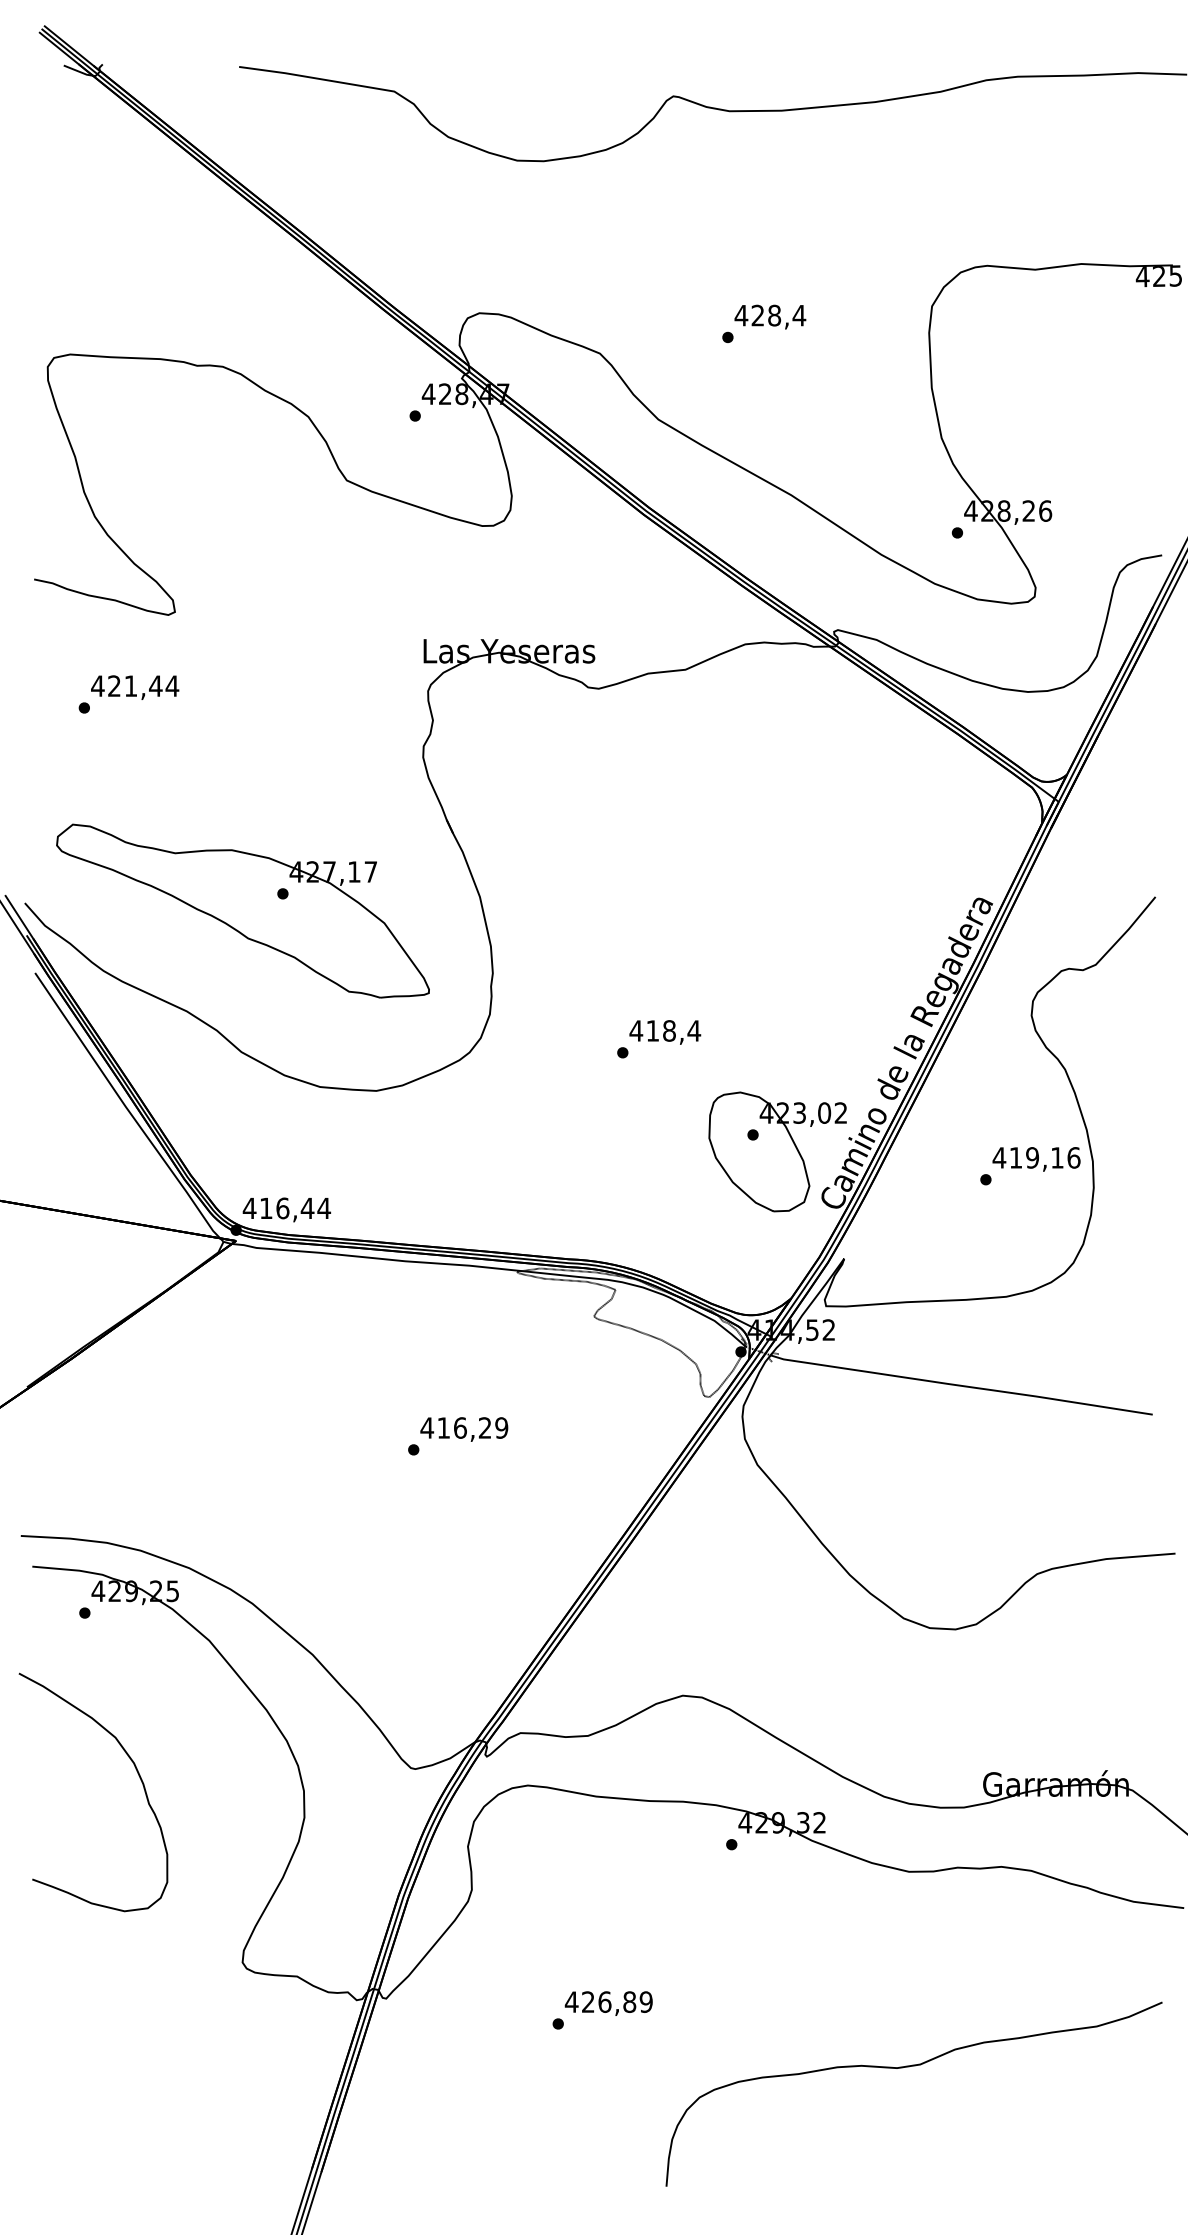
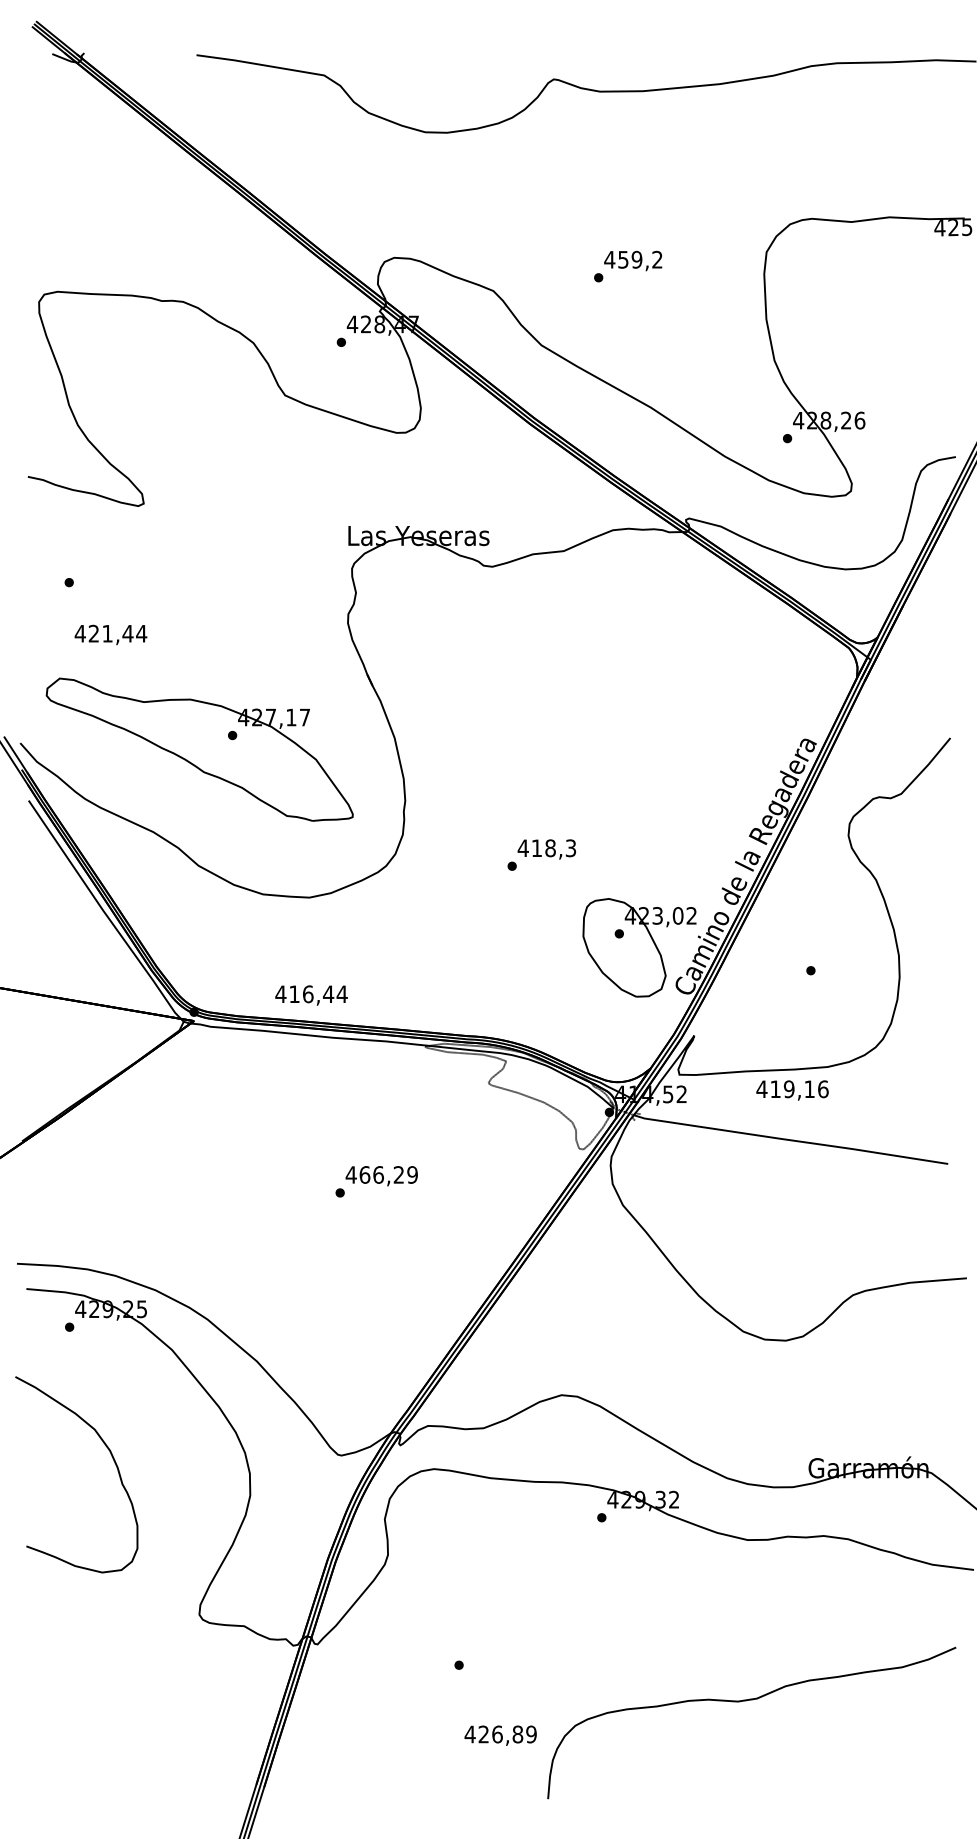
text: (778, 315) -> (640, 259), 428,4 -> 459,2
text: (135, 687) -> (111, 634), moved
text: (694, 1030) -> (571, 847), 418,4 -> 418,3
text: (1036, 1159) -> (792, 1090), moved
text: (286, 1209) -> (311, 995), moved
text: (443, 1427) -> (364, 1174), 416,29 -> 466,29
text: (608, 2003) -> (500, 1735), moved

